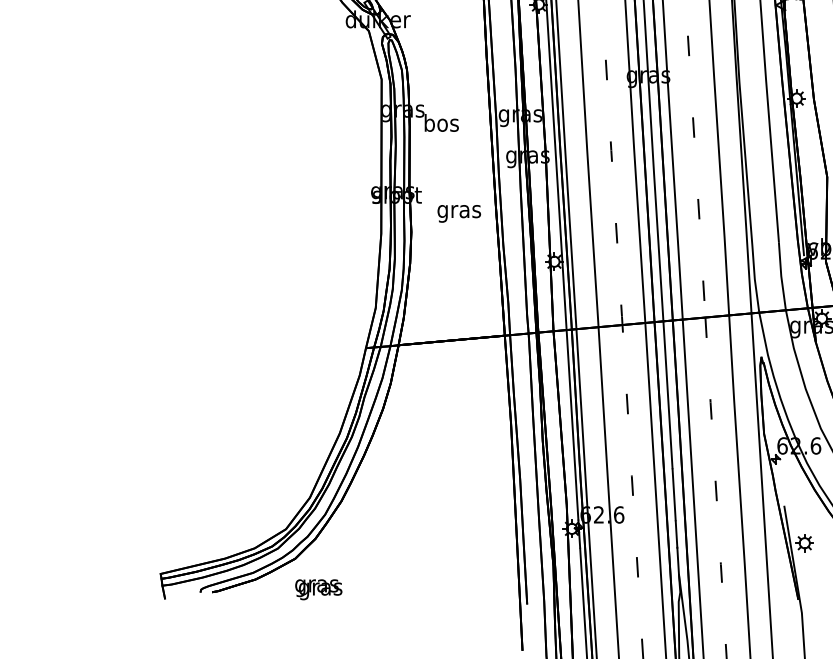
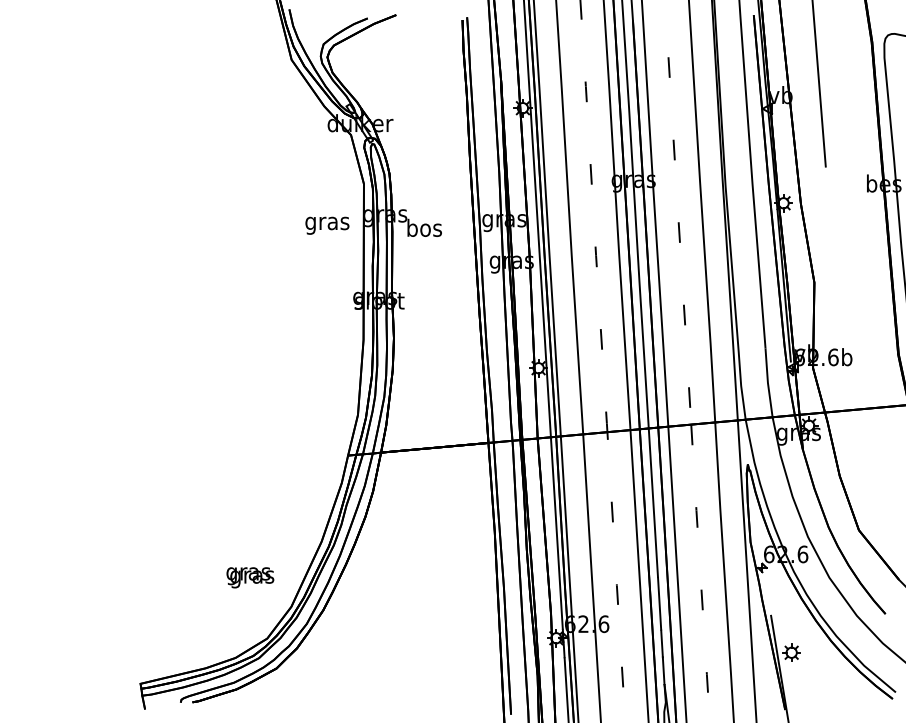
text: (459, 213) -> (327, 225), moved
text: (318, 589) -> (250, 577), moved

